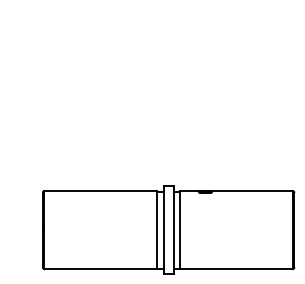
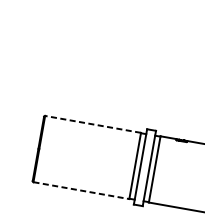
line: (100, 191) -> (92, 124), solid -> dashed
line: (101, 269) -> (81, 191), solid -> dashed

